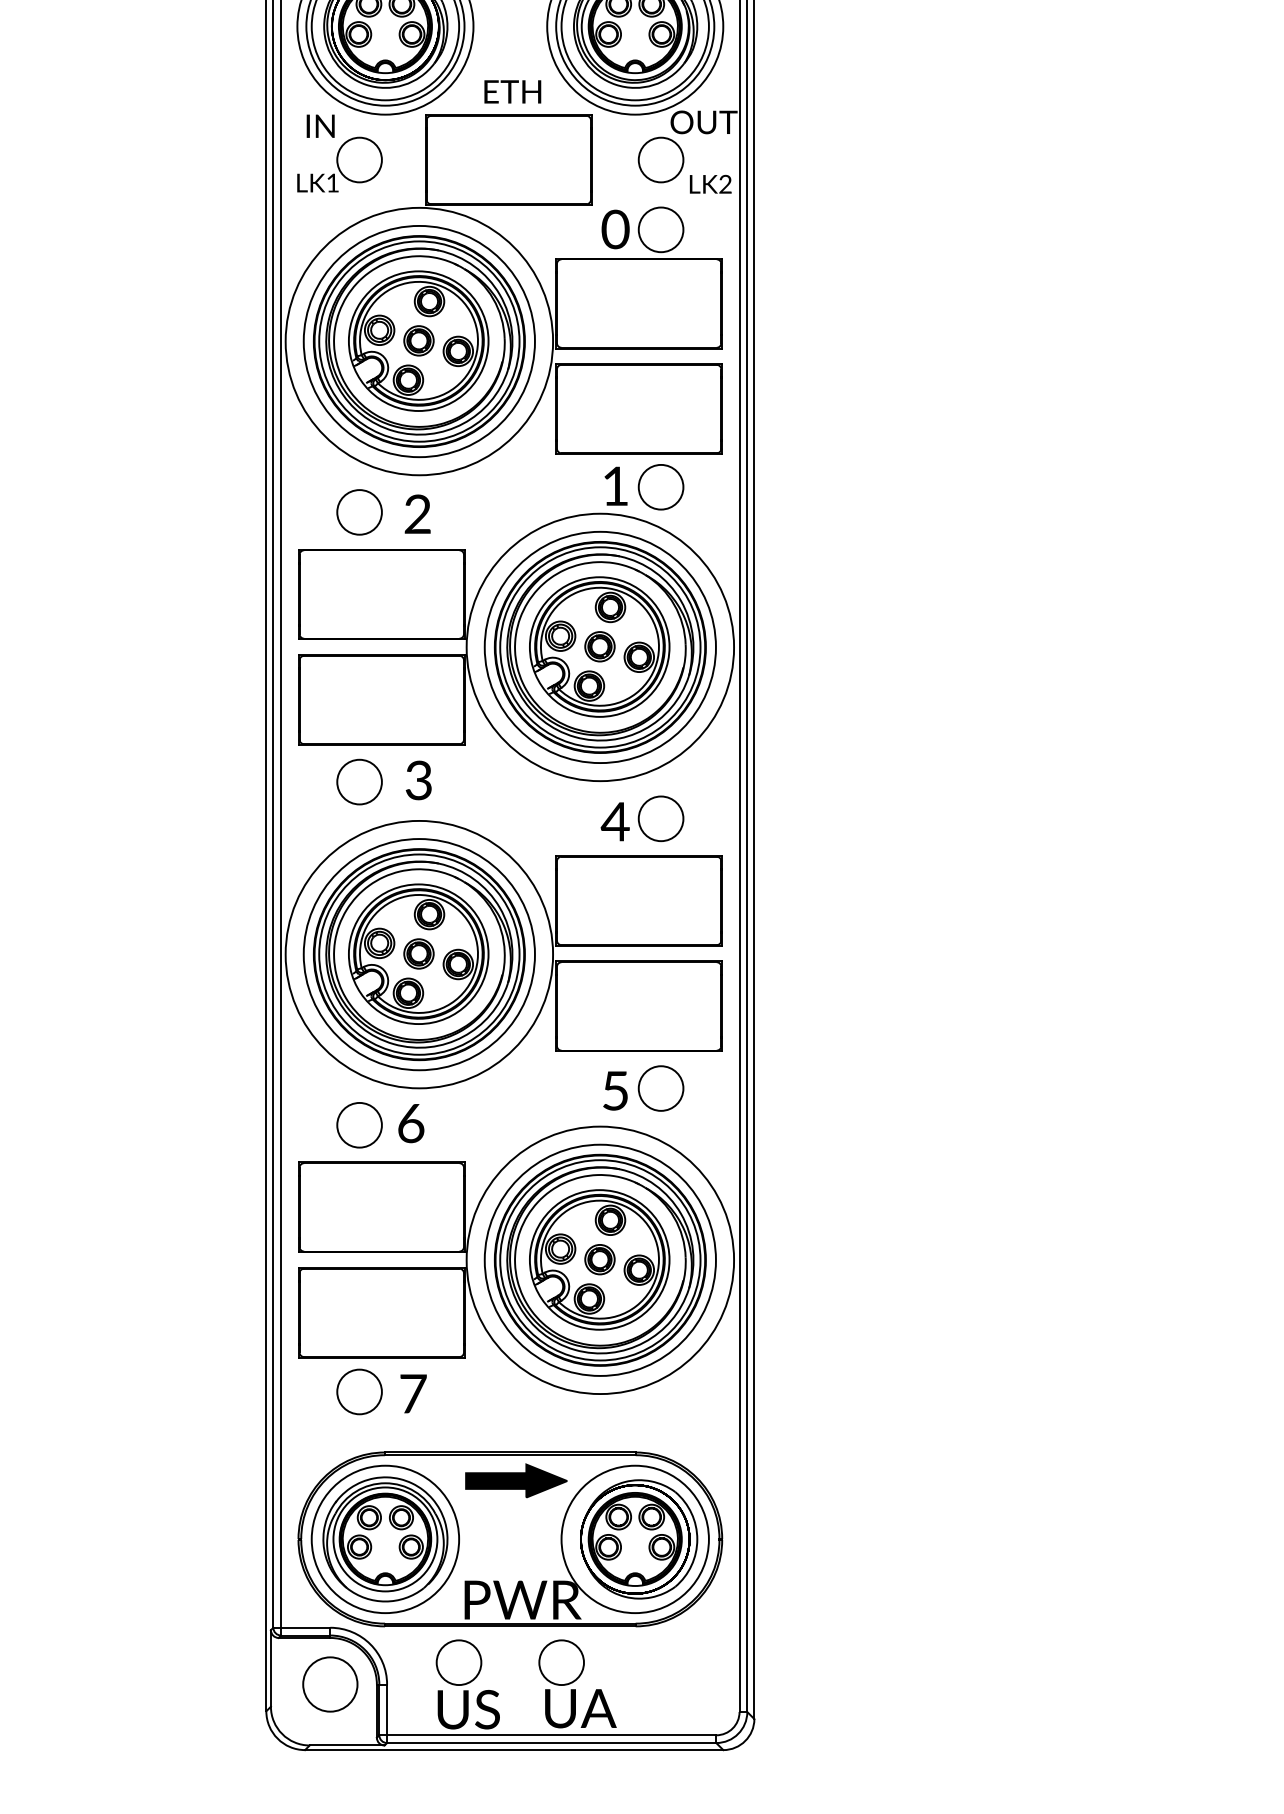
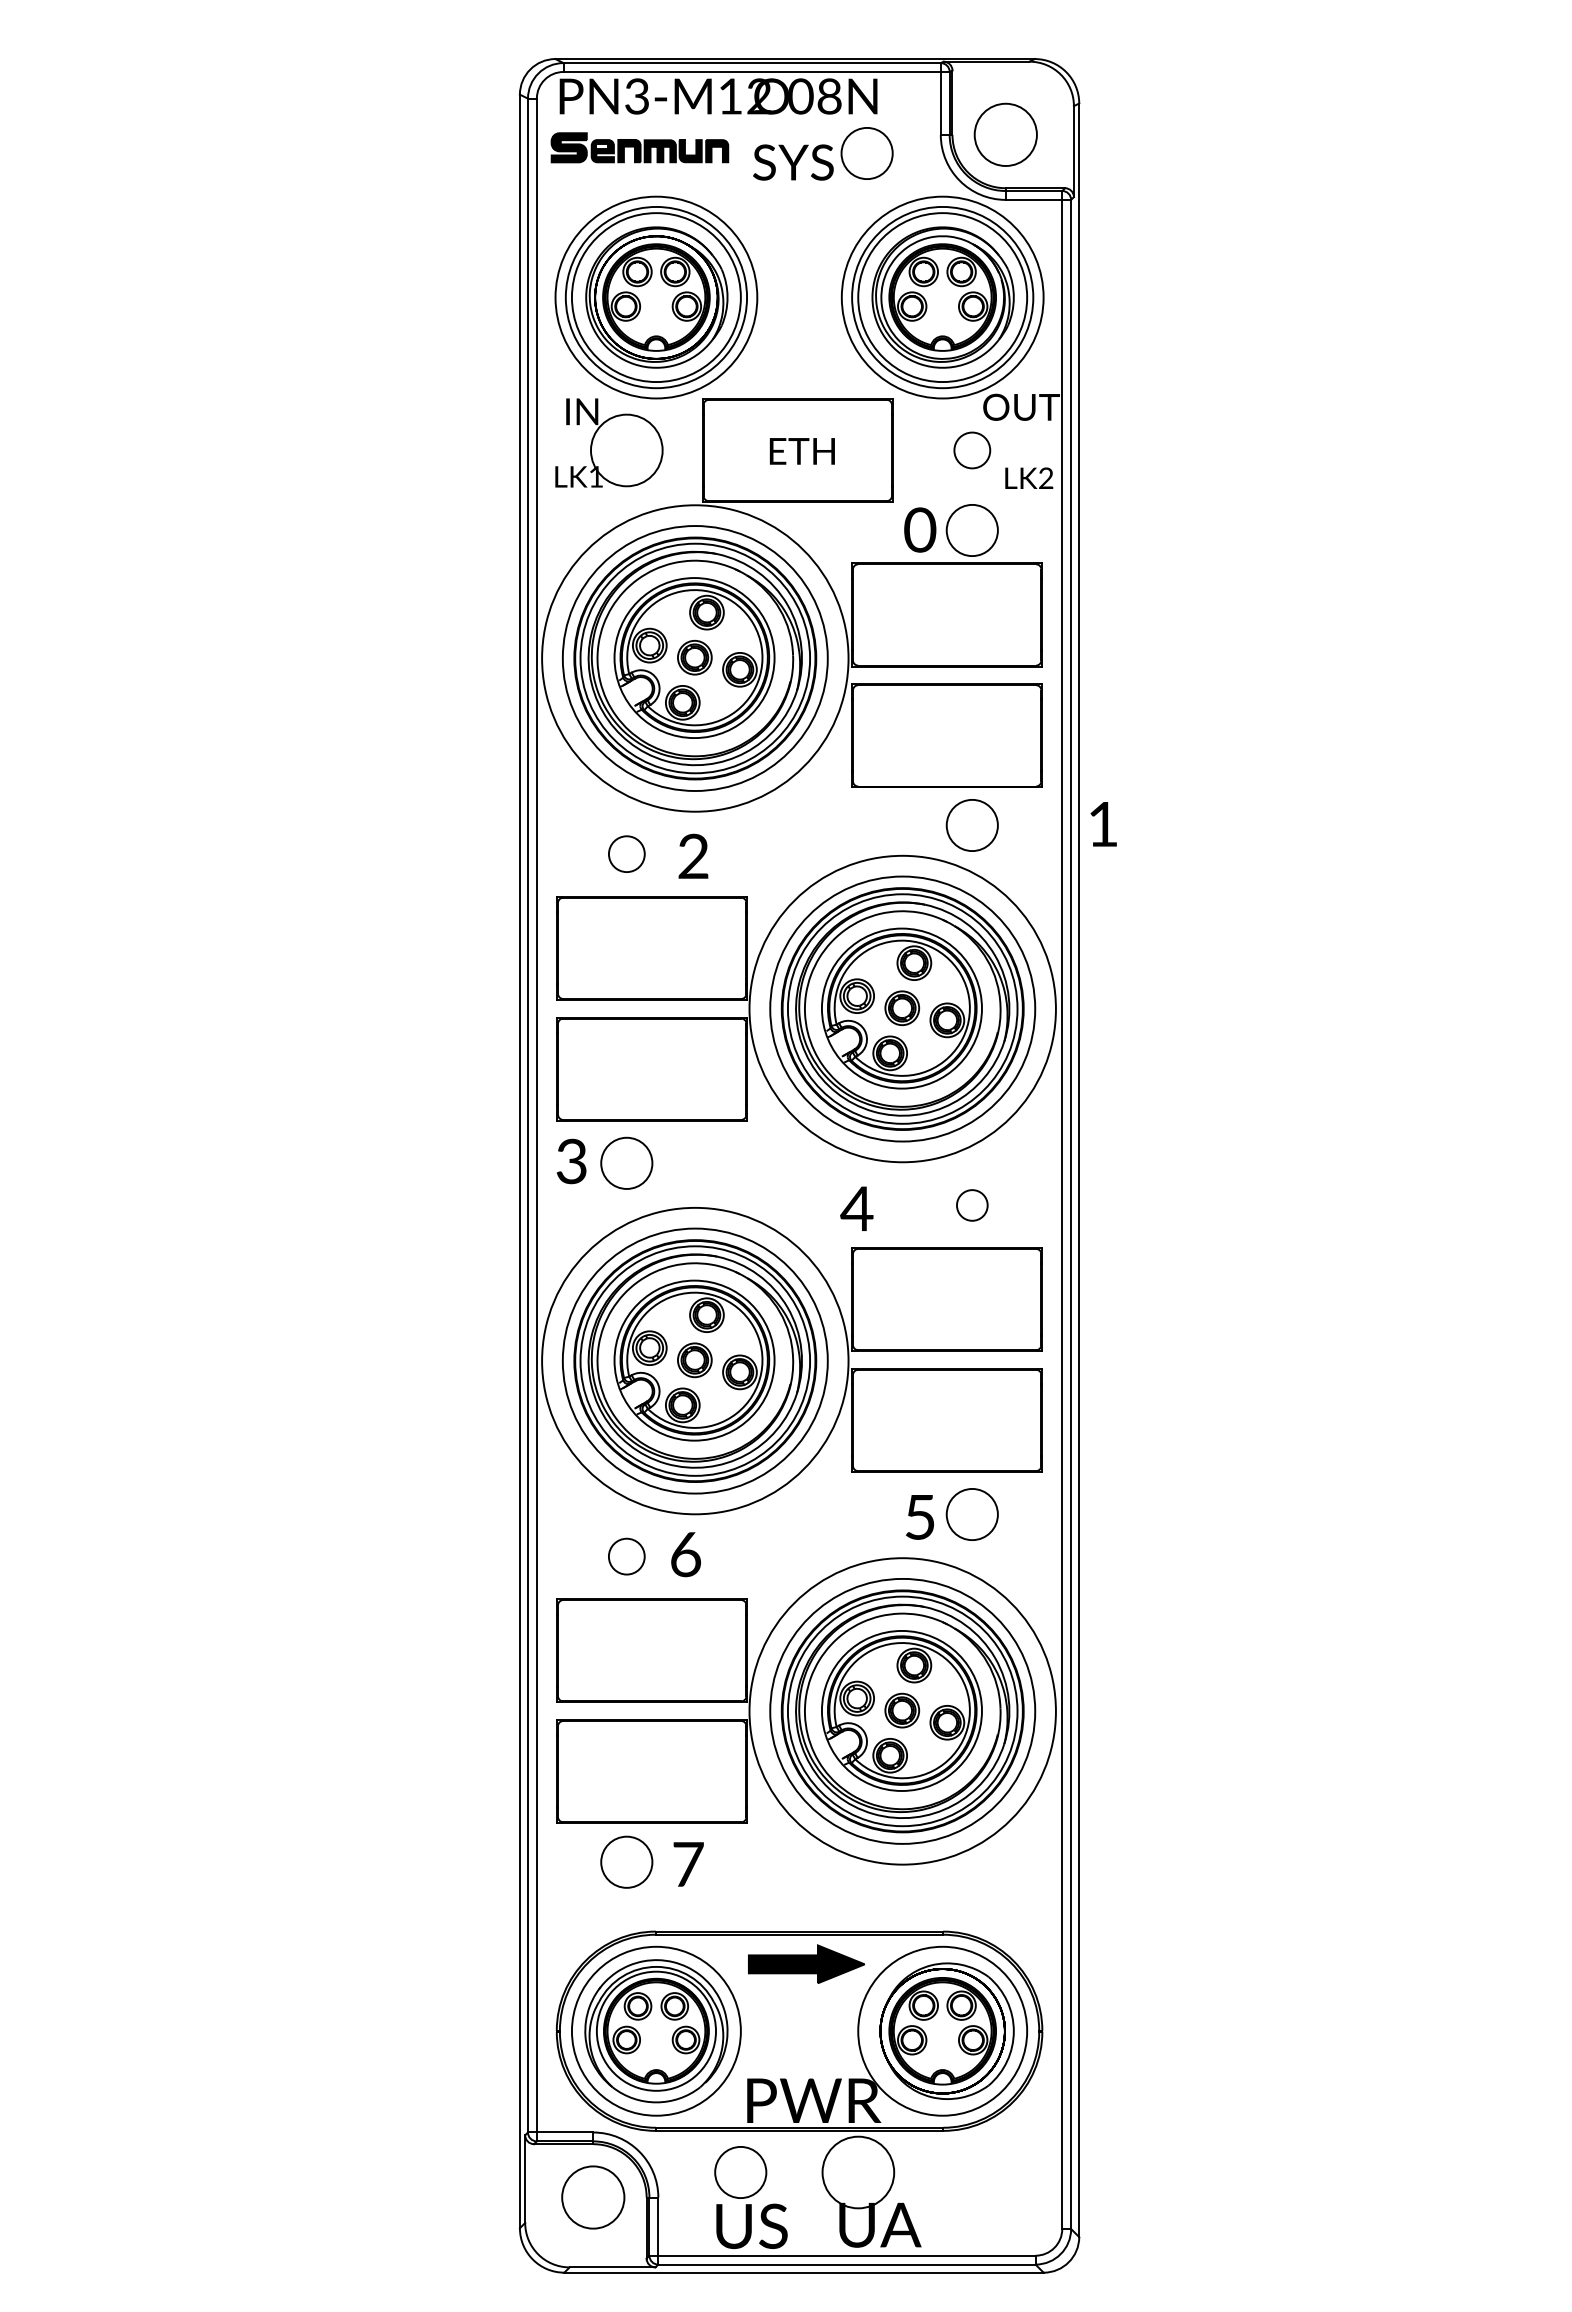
text: (512, 92) -> (801, 451), moved
circle: (359, 160) -> (626, 450), size x1.4
circle: (660, 160) -> (971, 450), size x0.7
text: (615, 486) -> (1103, 824), moved
circle: (359, 511) -> (626, 853), size x0.7
text: (418, 780) -> (571, 1161), moved
circle: (660, 818) -> (971, 1205), size x0.6
text: (615, 821) -> (856, 1208), moved
circle: (359, 1125) -> (626, 1556), size x0.7
circle: (560, 1662) -> (857, 2172), size x1.4

